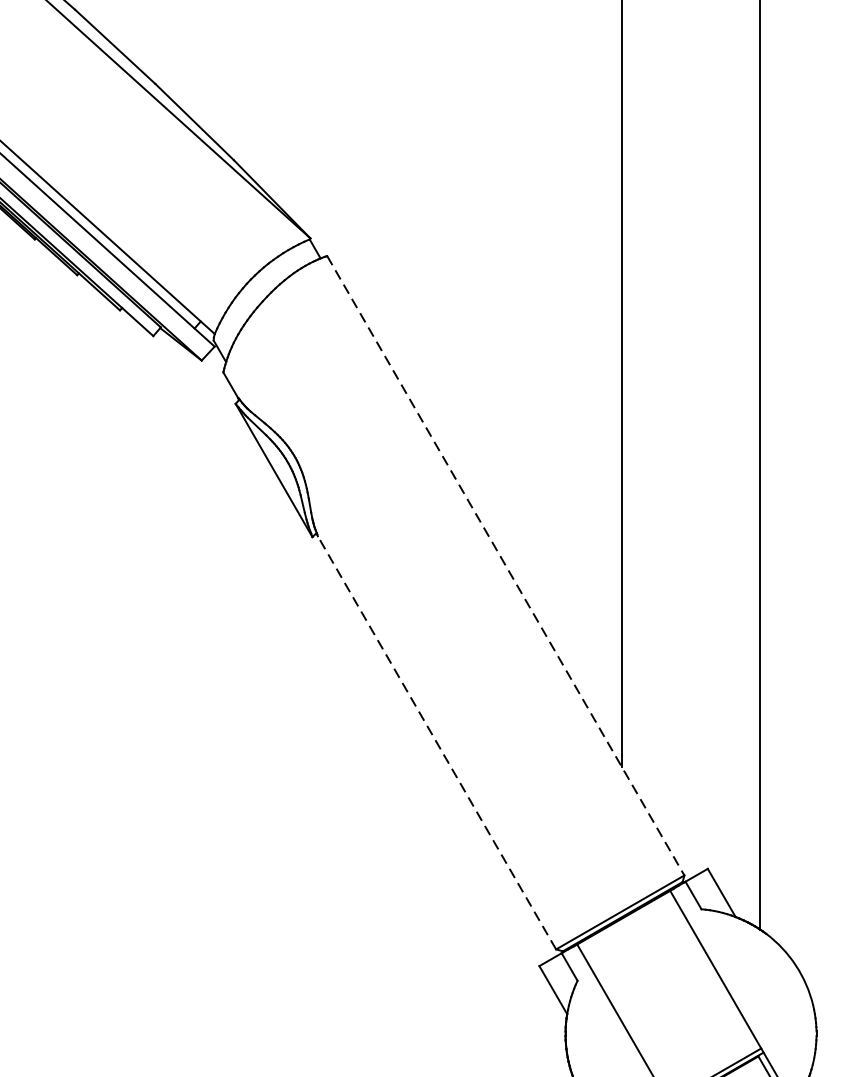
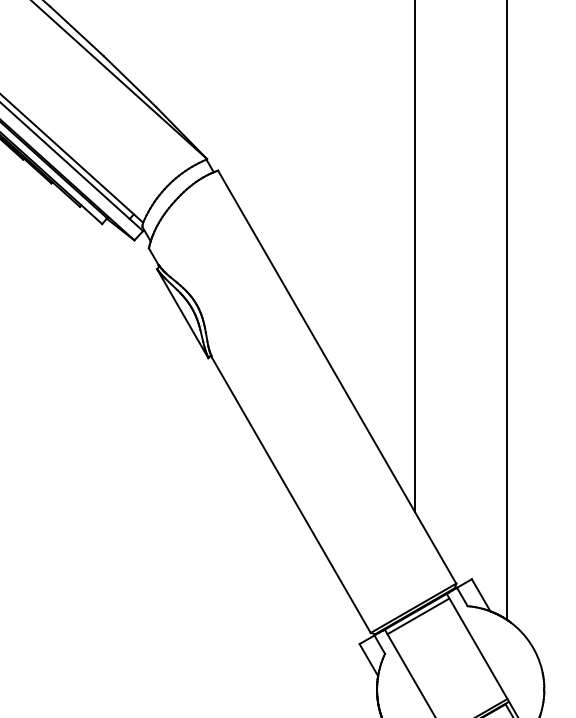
line: (506, 566) -> (337, 377), dashed -> solid
line: (437, 743) -> (291, 495), dashed -> solid
line: (627, 924) -> (418, 616), added

